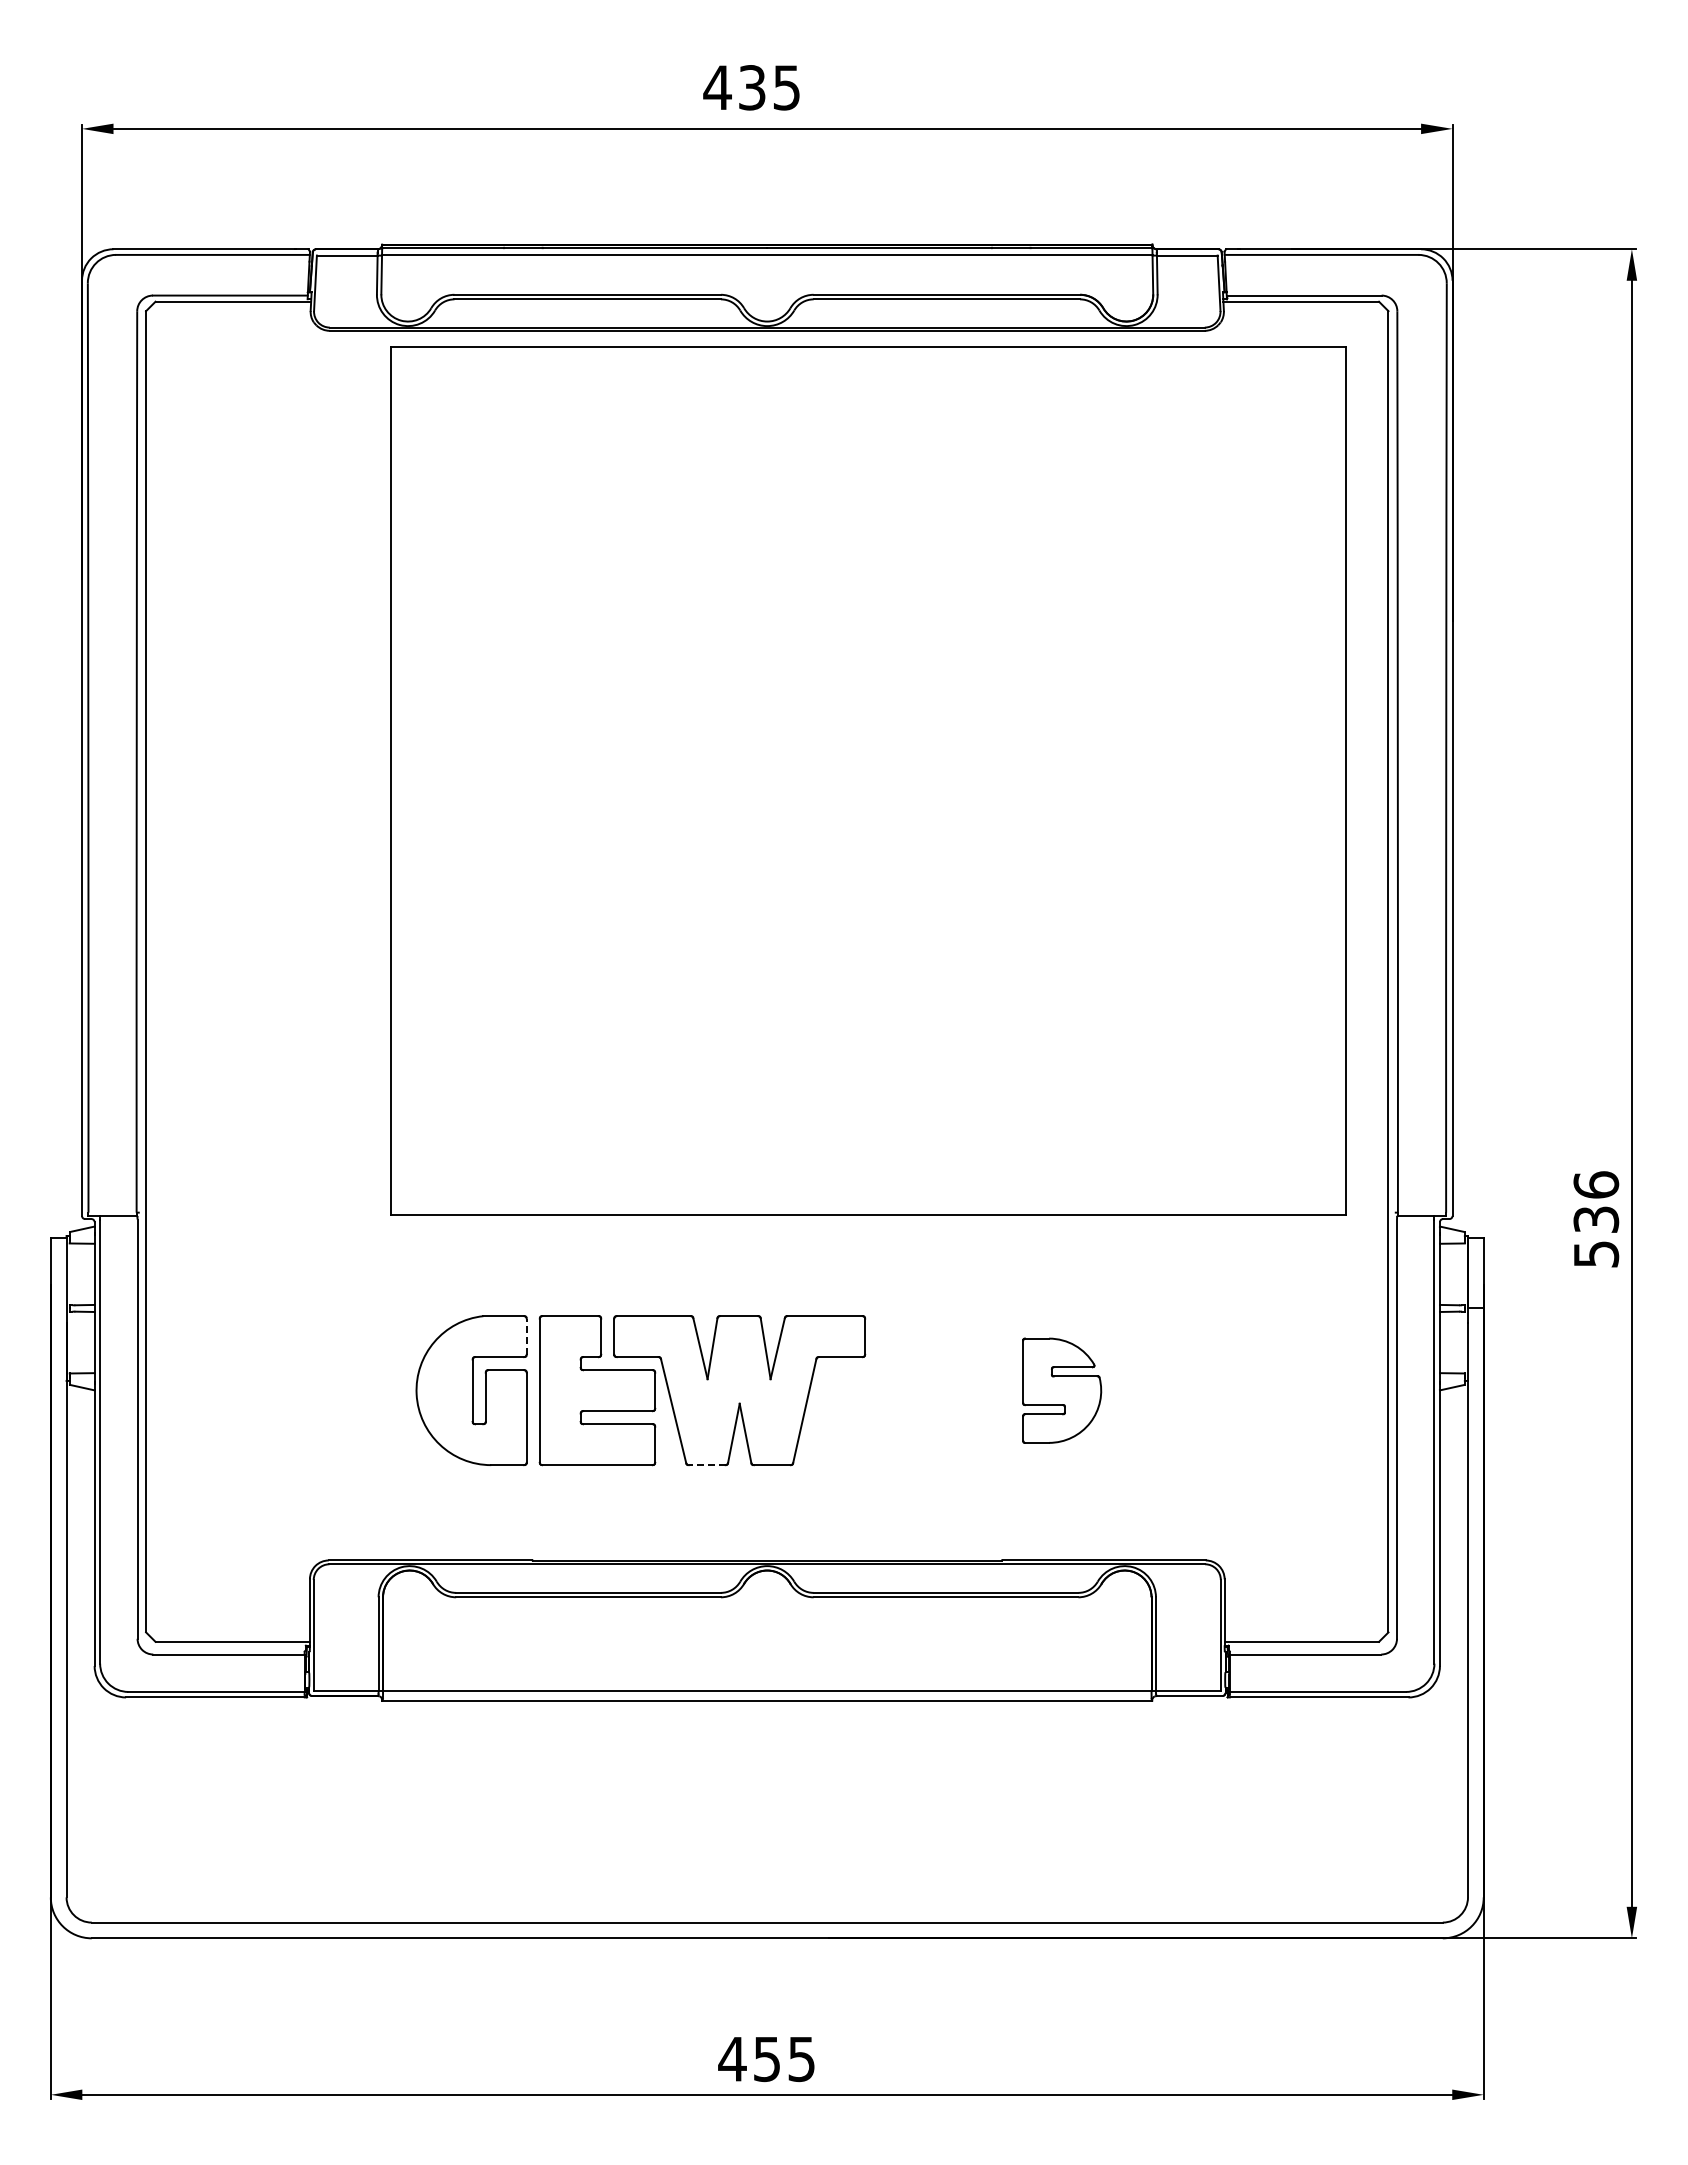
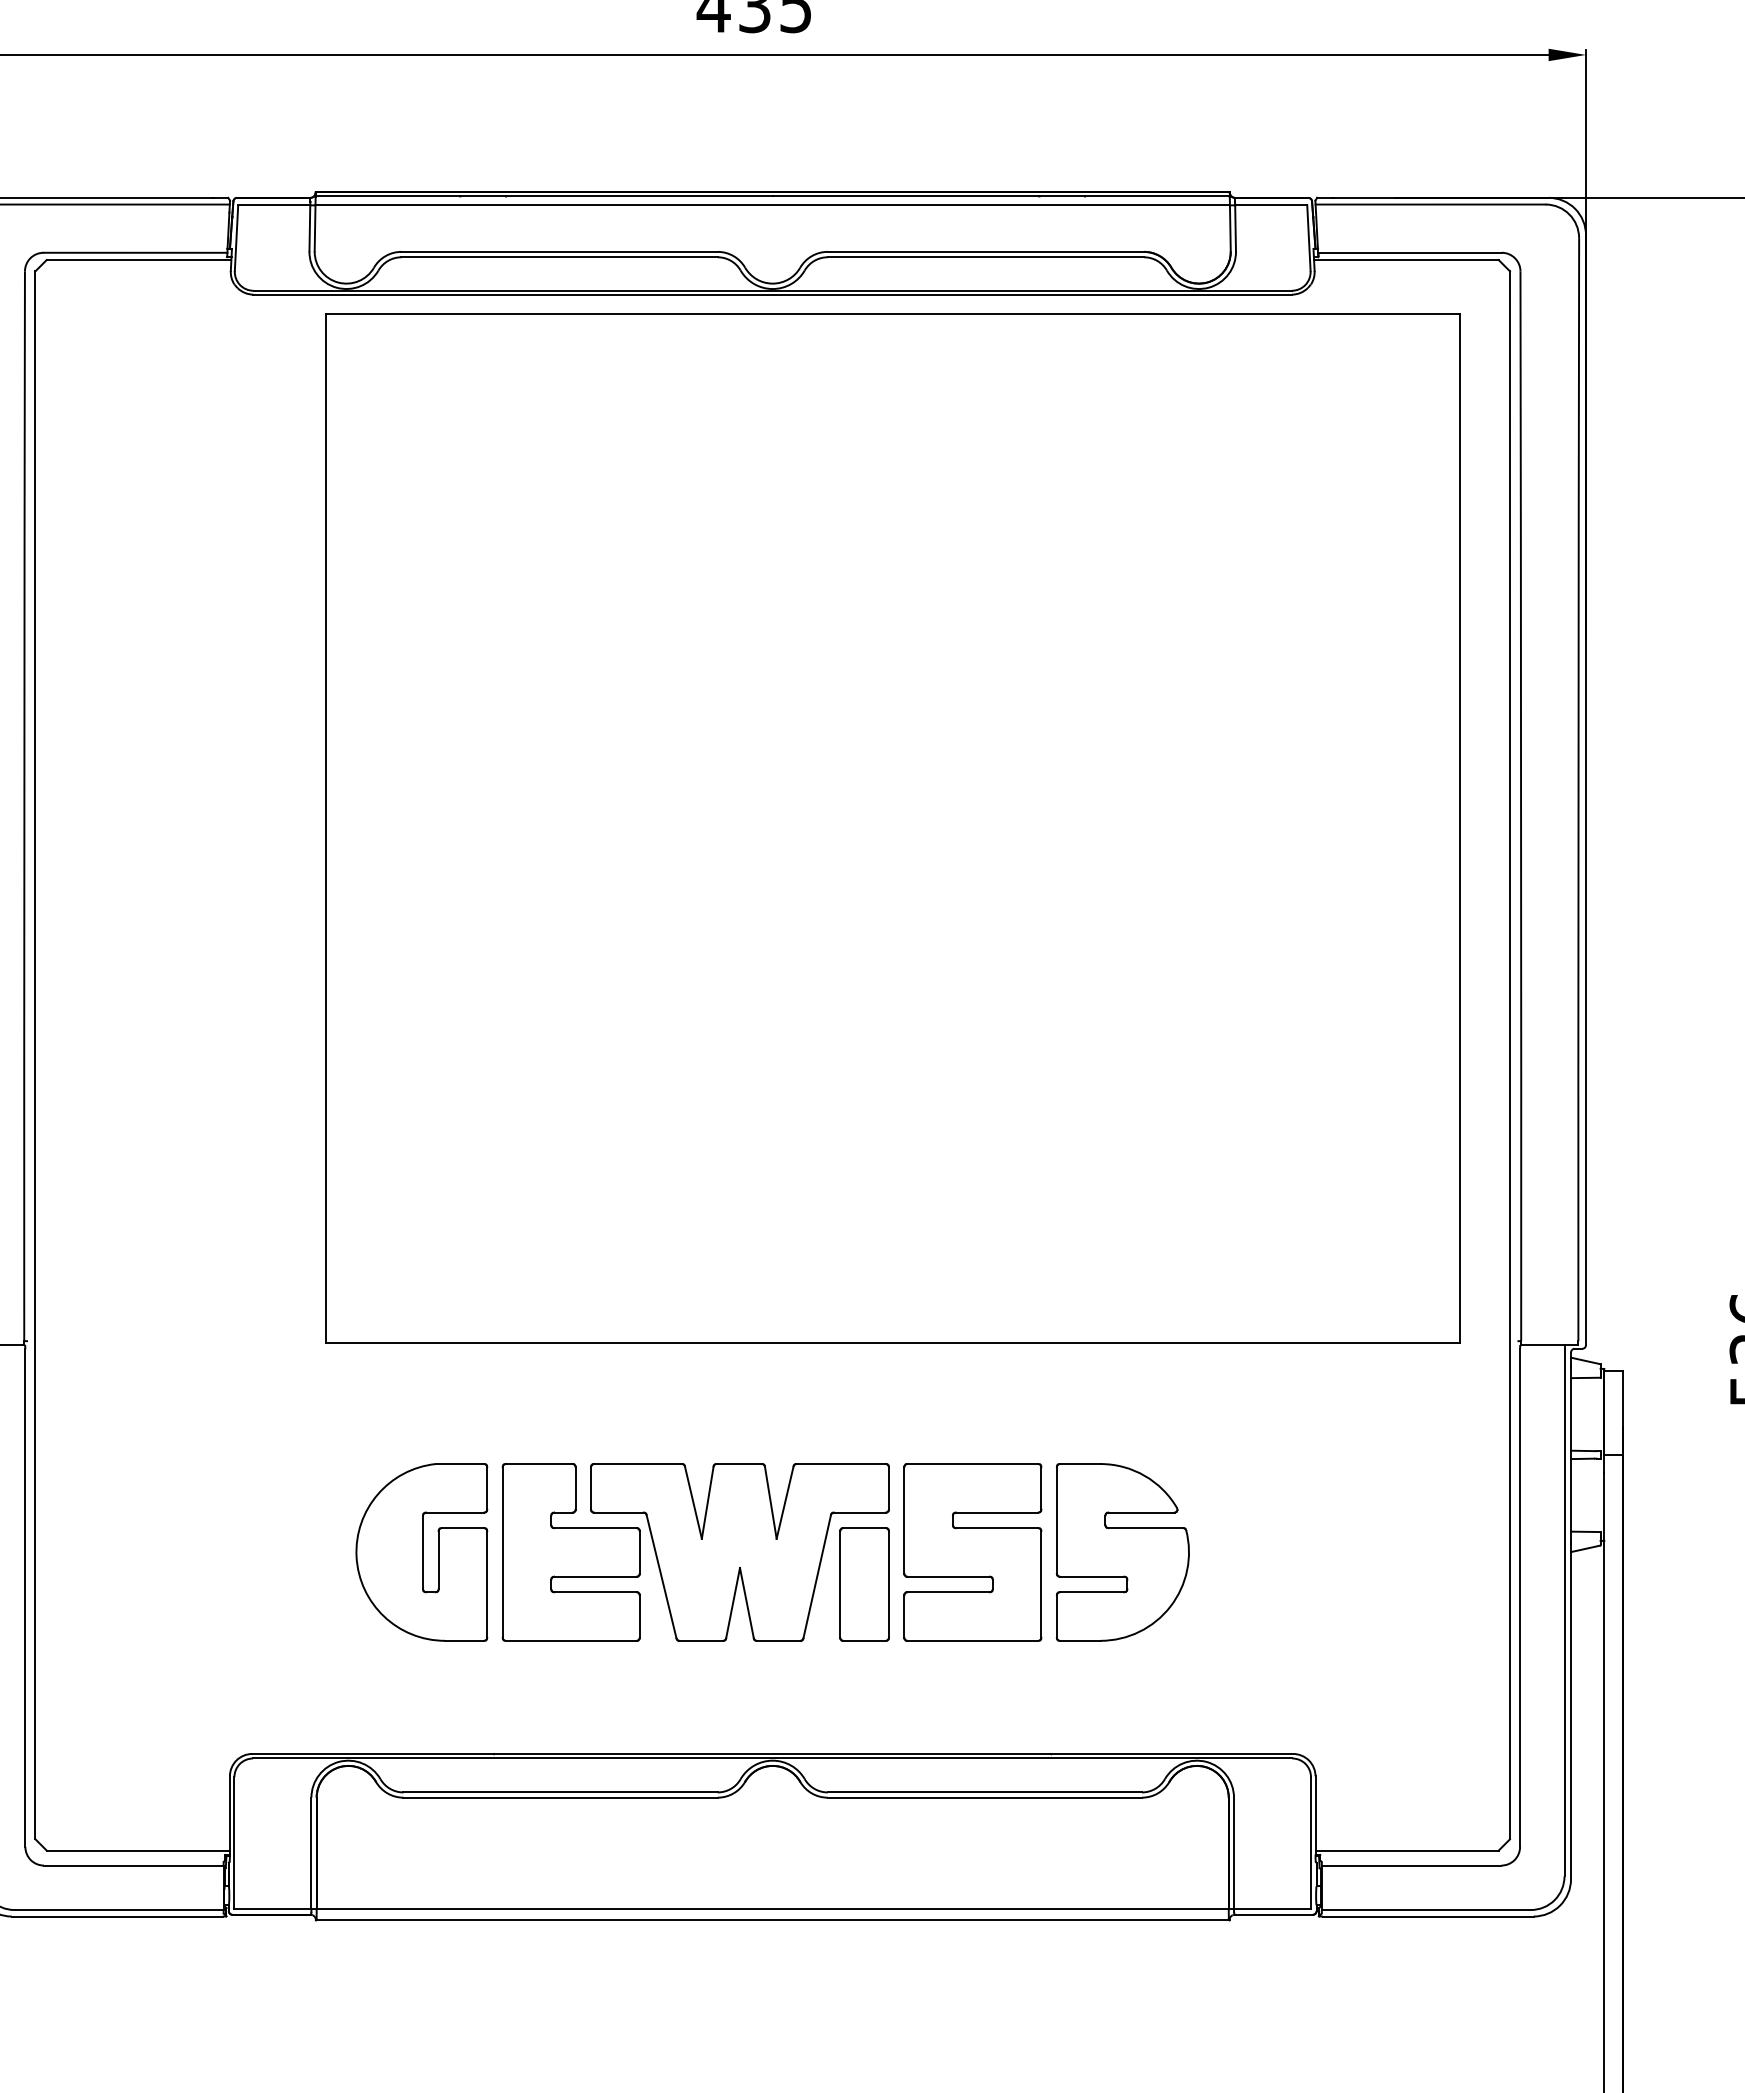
line: (526, 1336) -> (486, 1488), dashed -> solid
part: (935, 1390) -> (972, 1552), added
part: (1061, 1390) -> (1121, 1552), size x1.43
part: (844, 1417) -> (864, 1584), added
line: (706, 1465) -> (700, 1641), dashed -> solid

